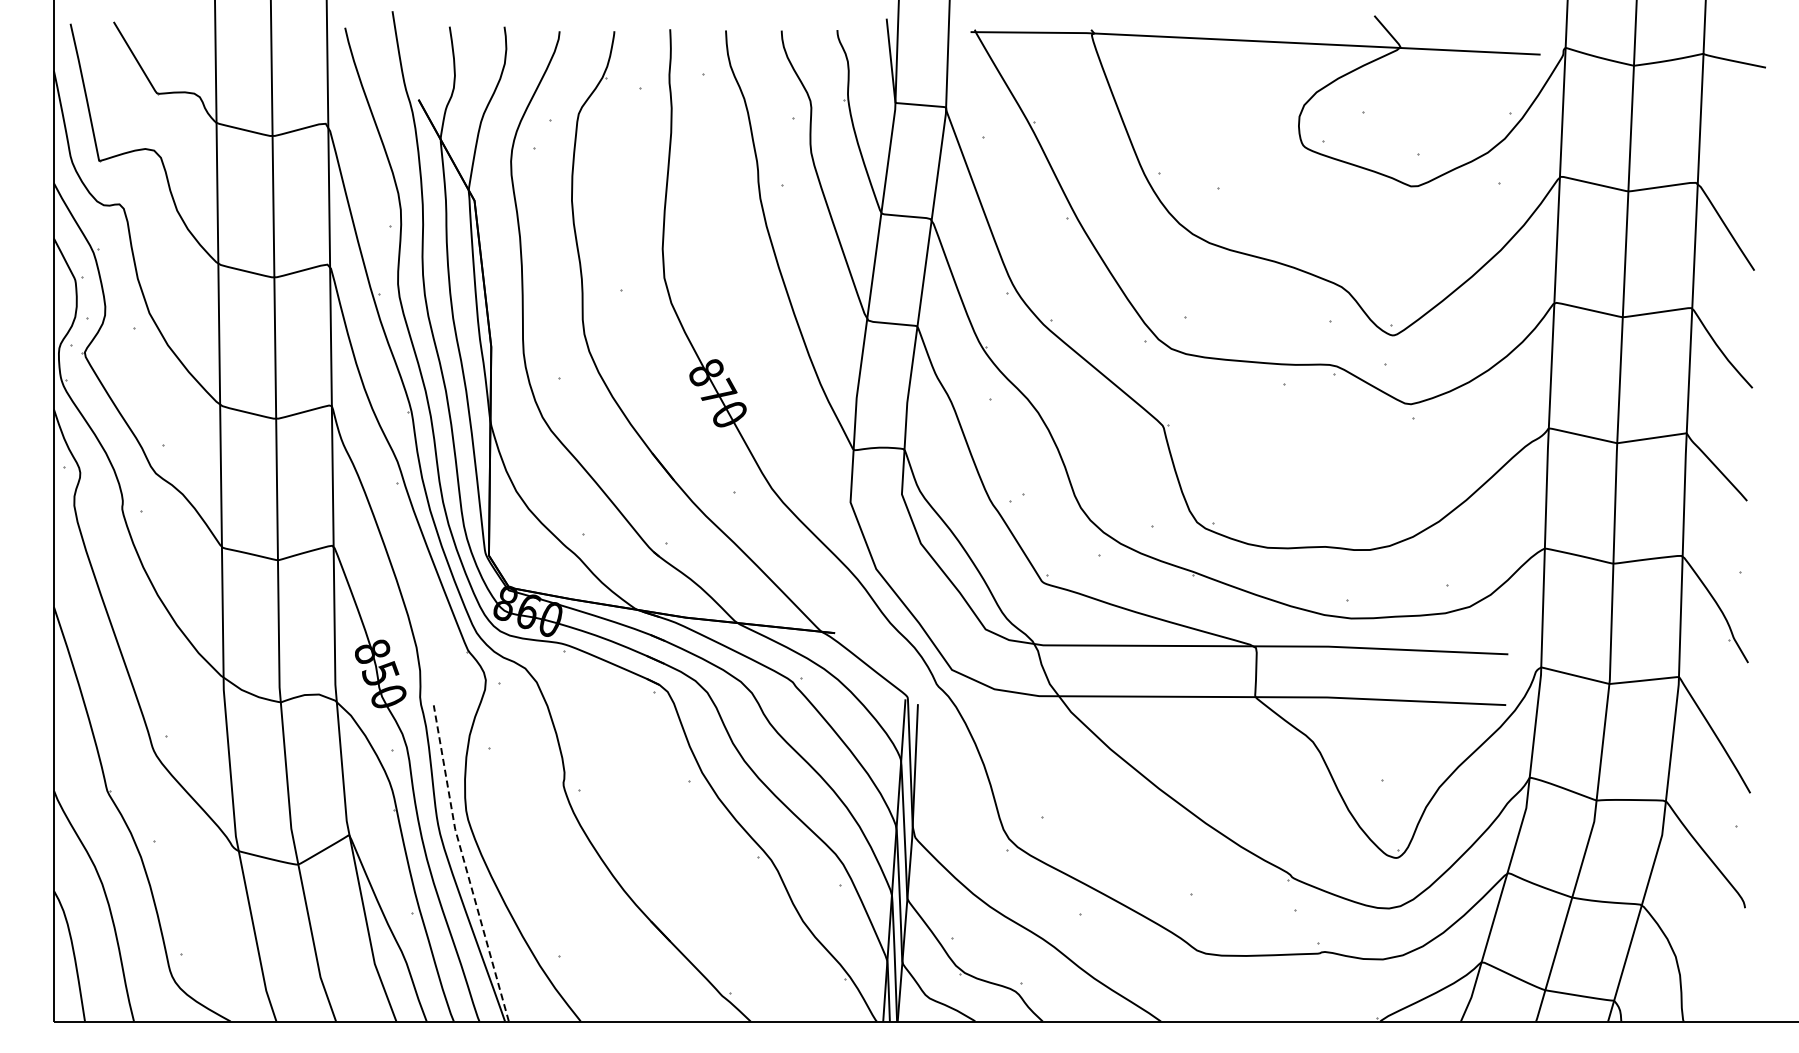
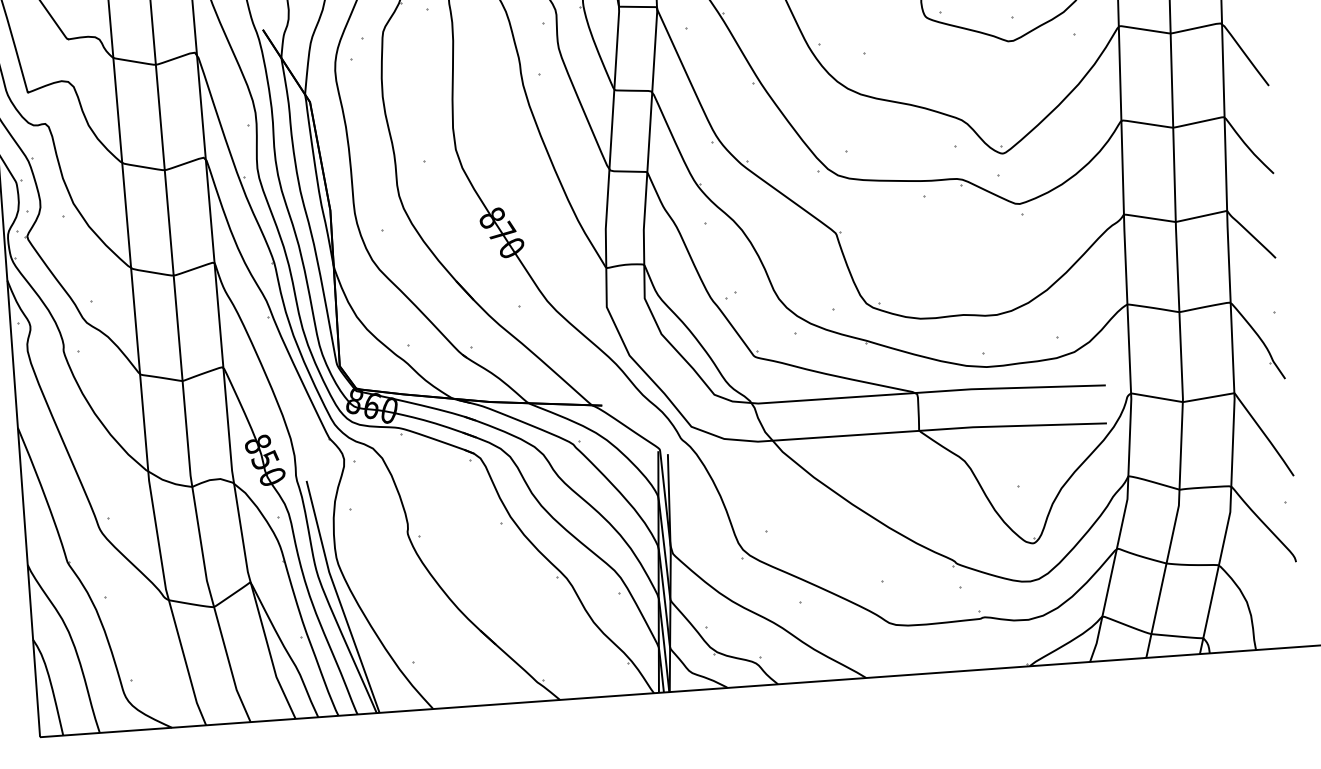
line: (464, 863) -> (338, 597), dashed -> solid

